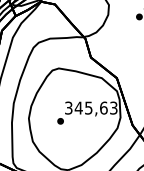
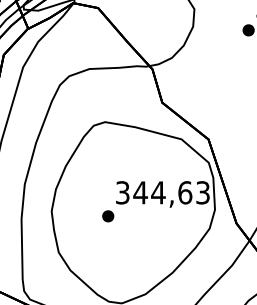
text: (88, 107) -> (157, 191), 345,63 -> 344,63

